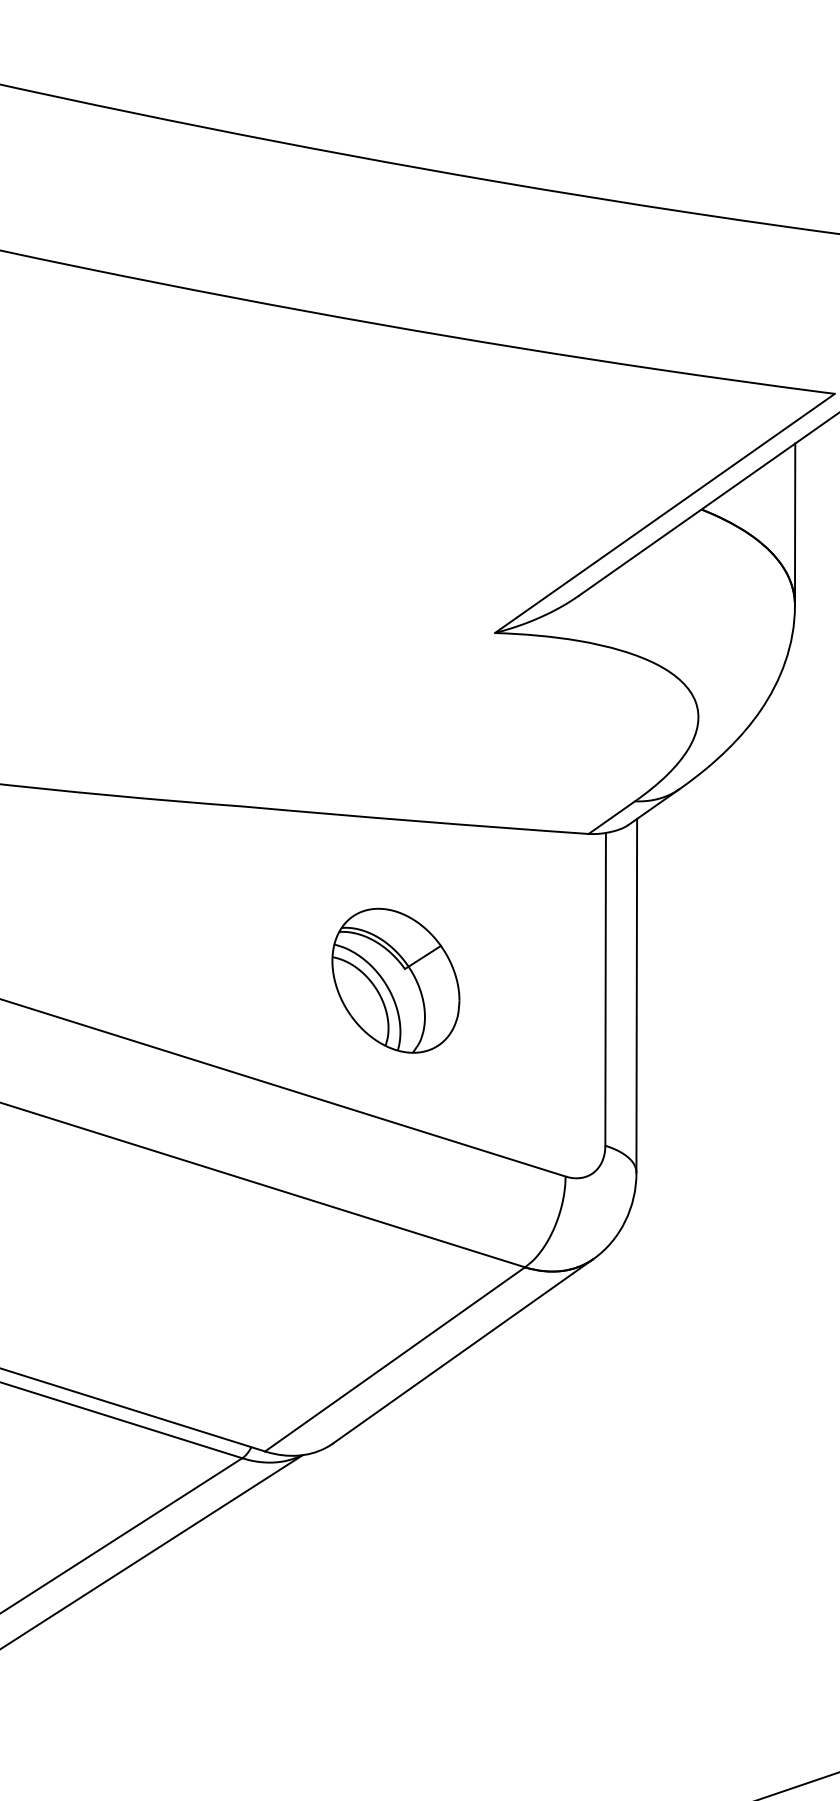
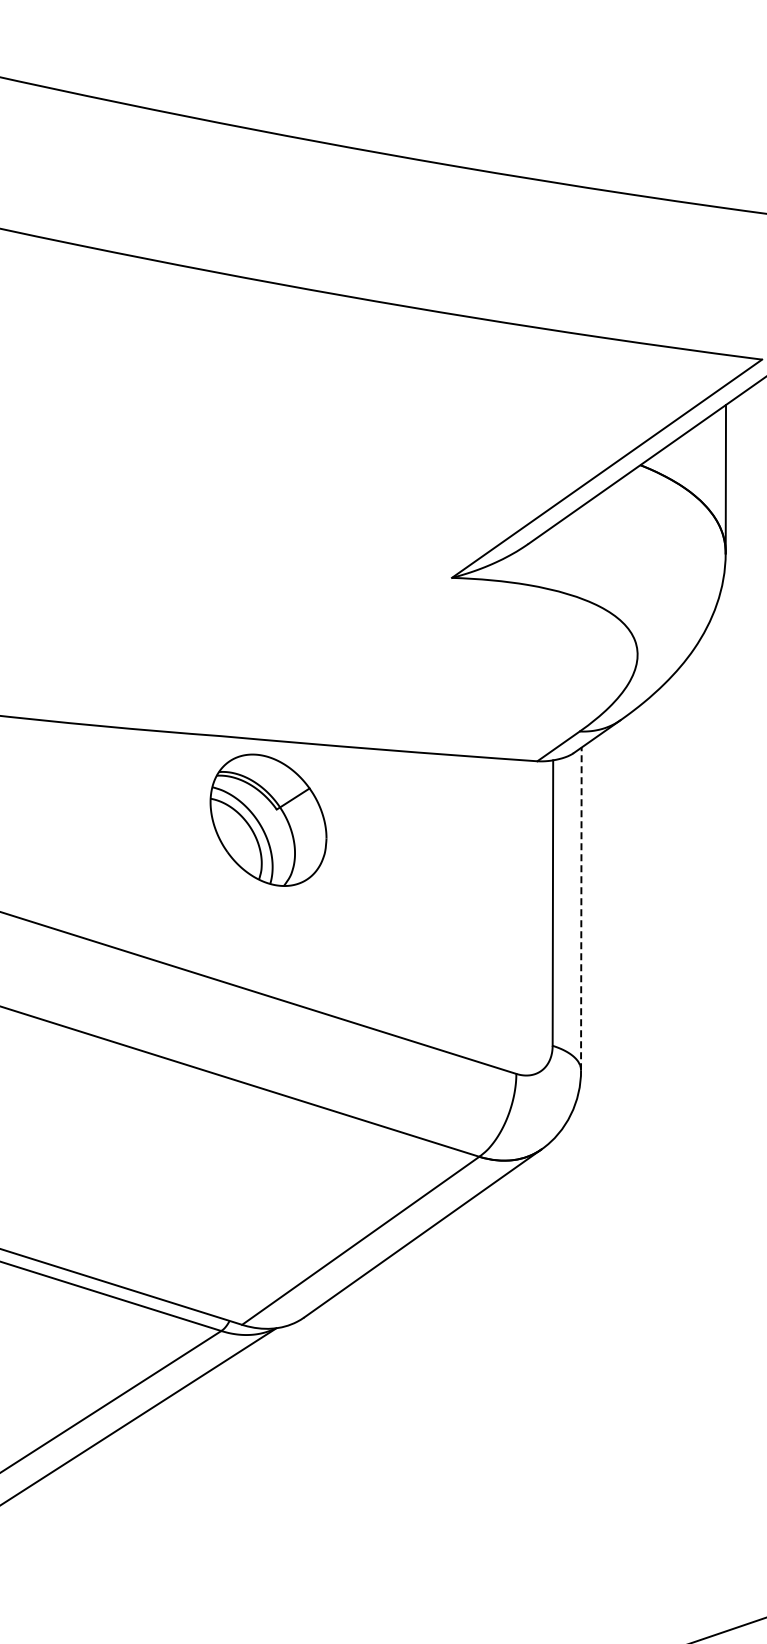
part: (395, 979) -> (268, 819), moved
line: (636, 995) -> (581, 908), solid -> dashed

